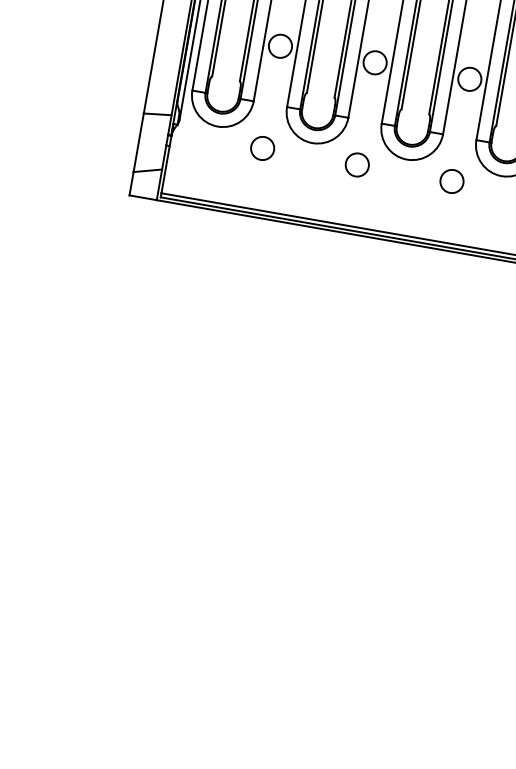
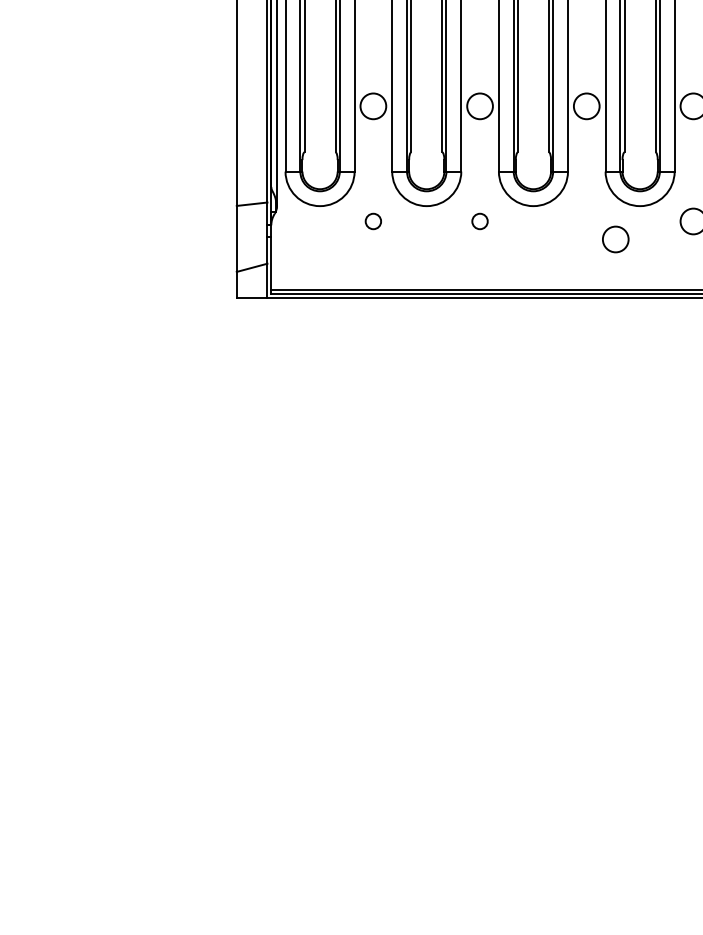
circle: (262, 148) -> (373, 221), size x0.6
circle: (356, 164) -> (479, 221), size x0.6
circle: (451, 181) -> (615, 239), moved

